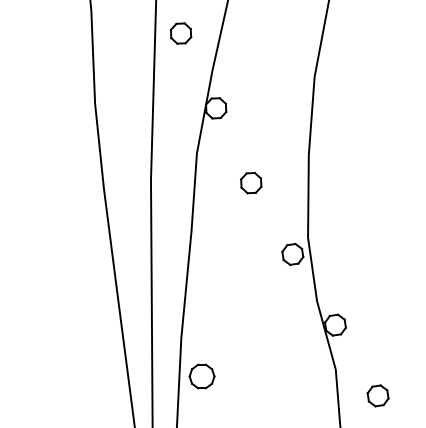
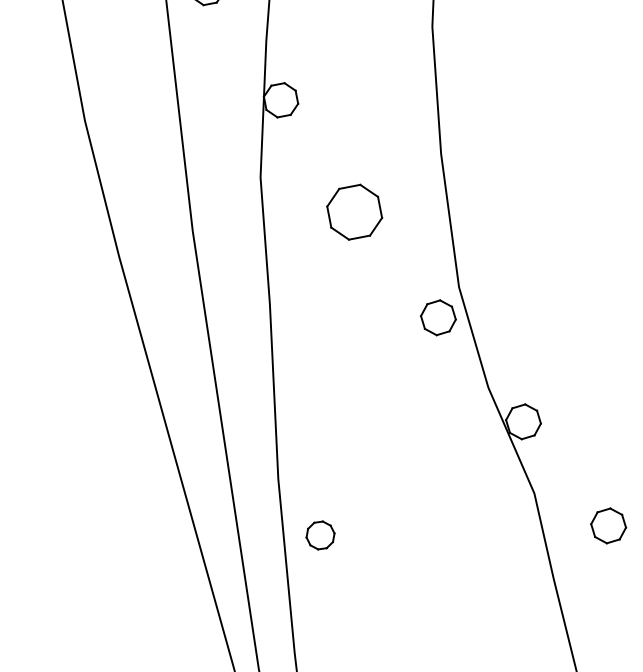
part: (251, 183) -> (355, 213), size x1.6
part: (201, 376) -> (319, 535), size x0.7

